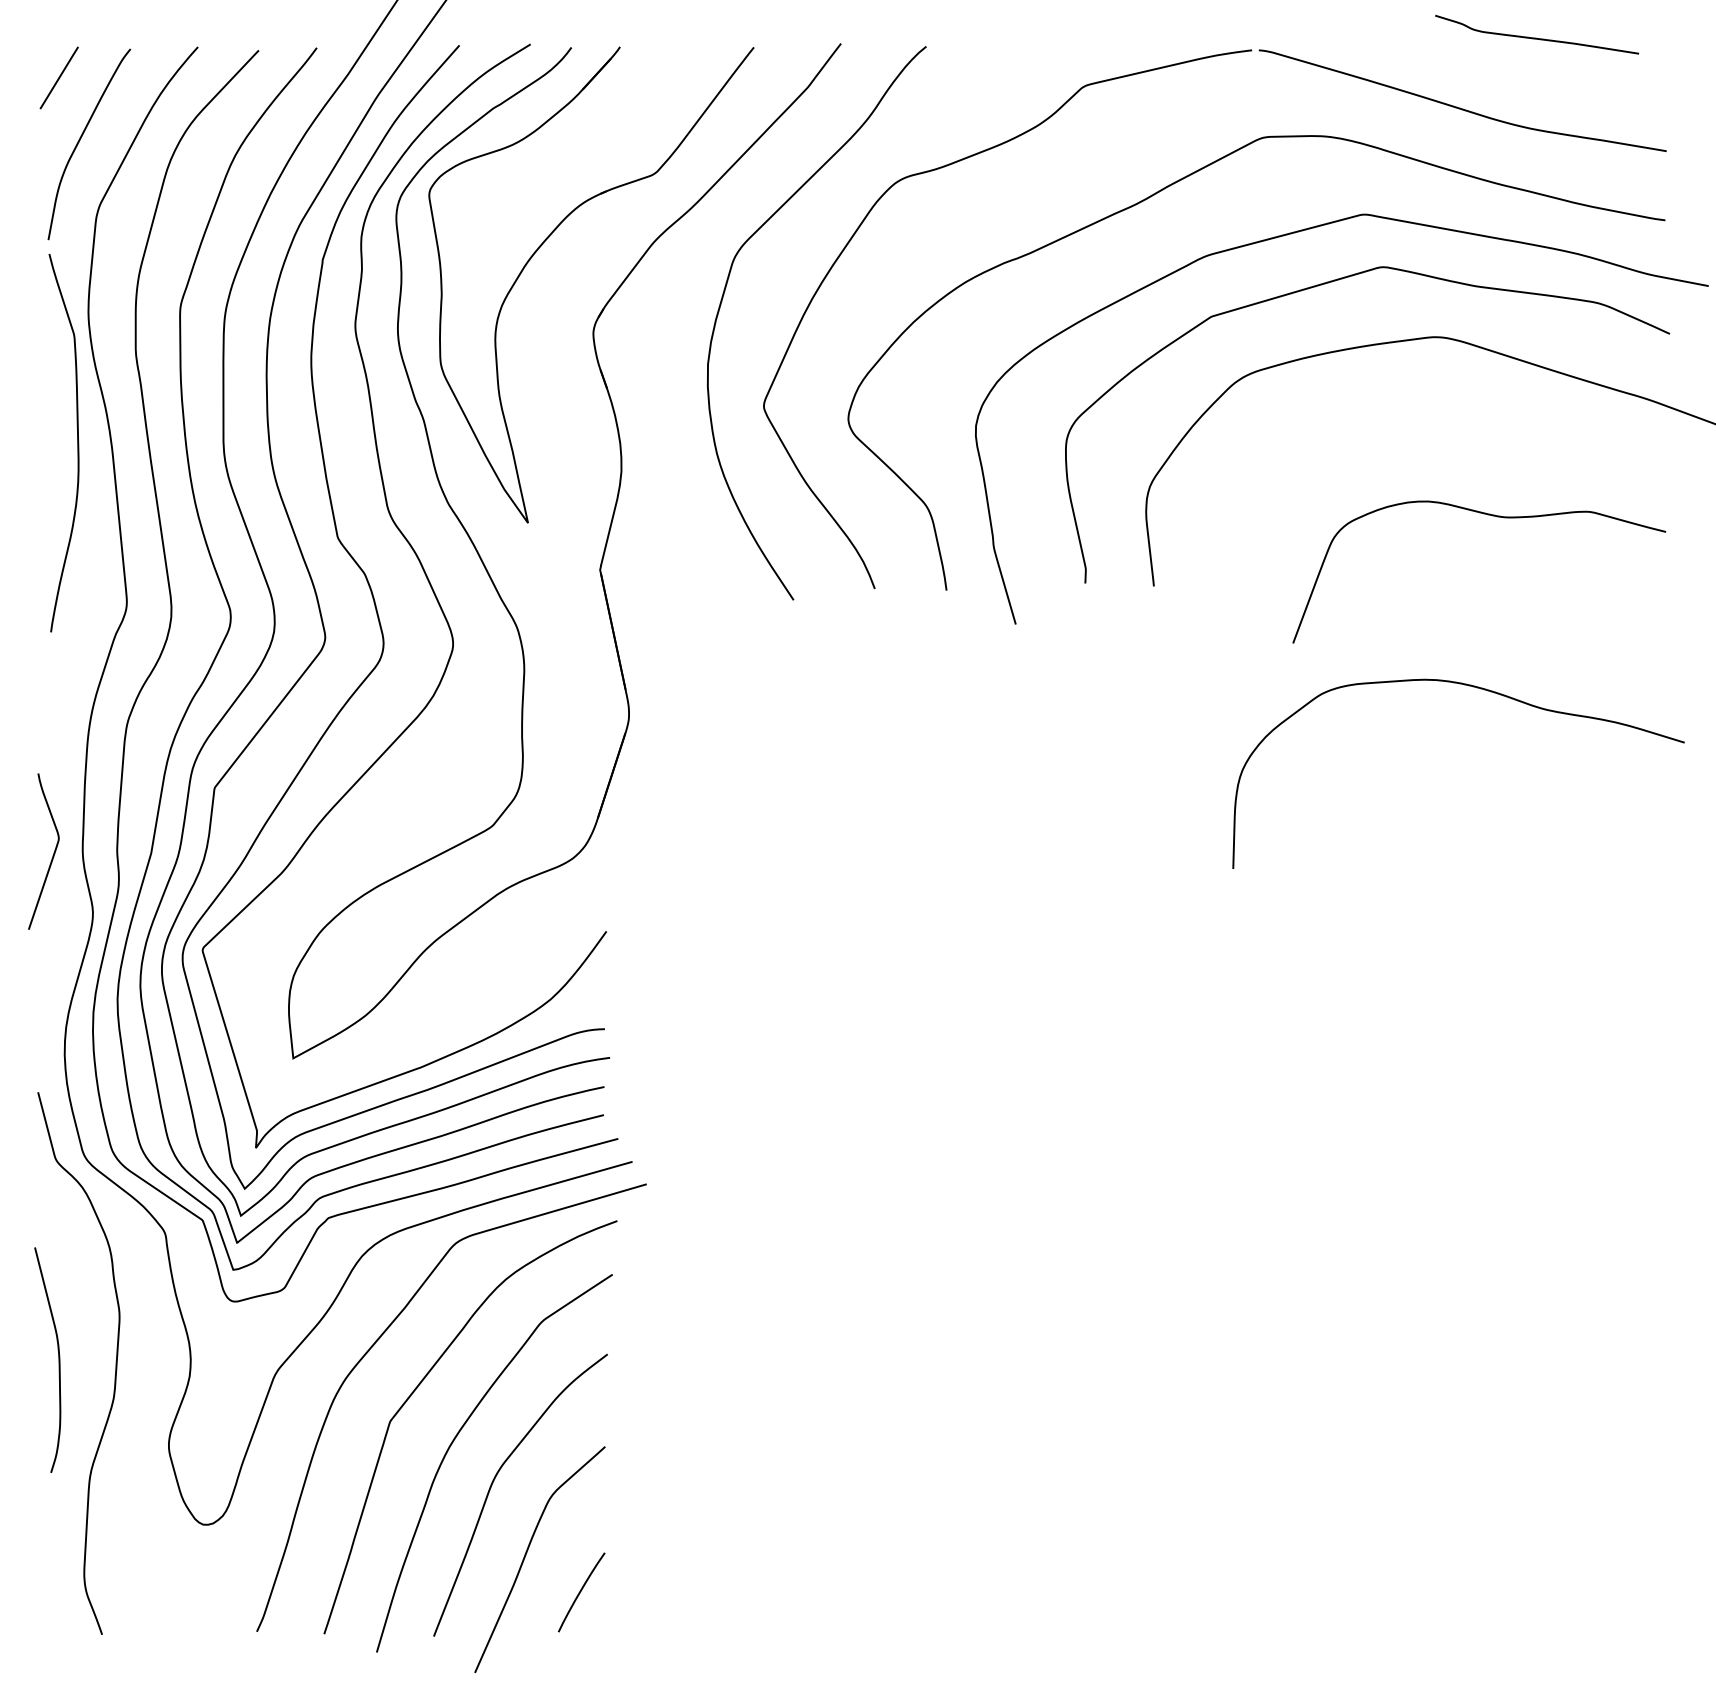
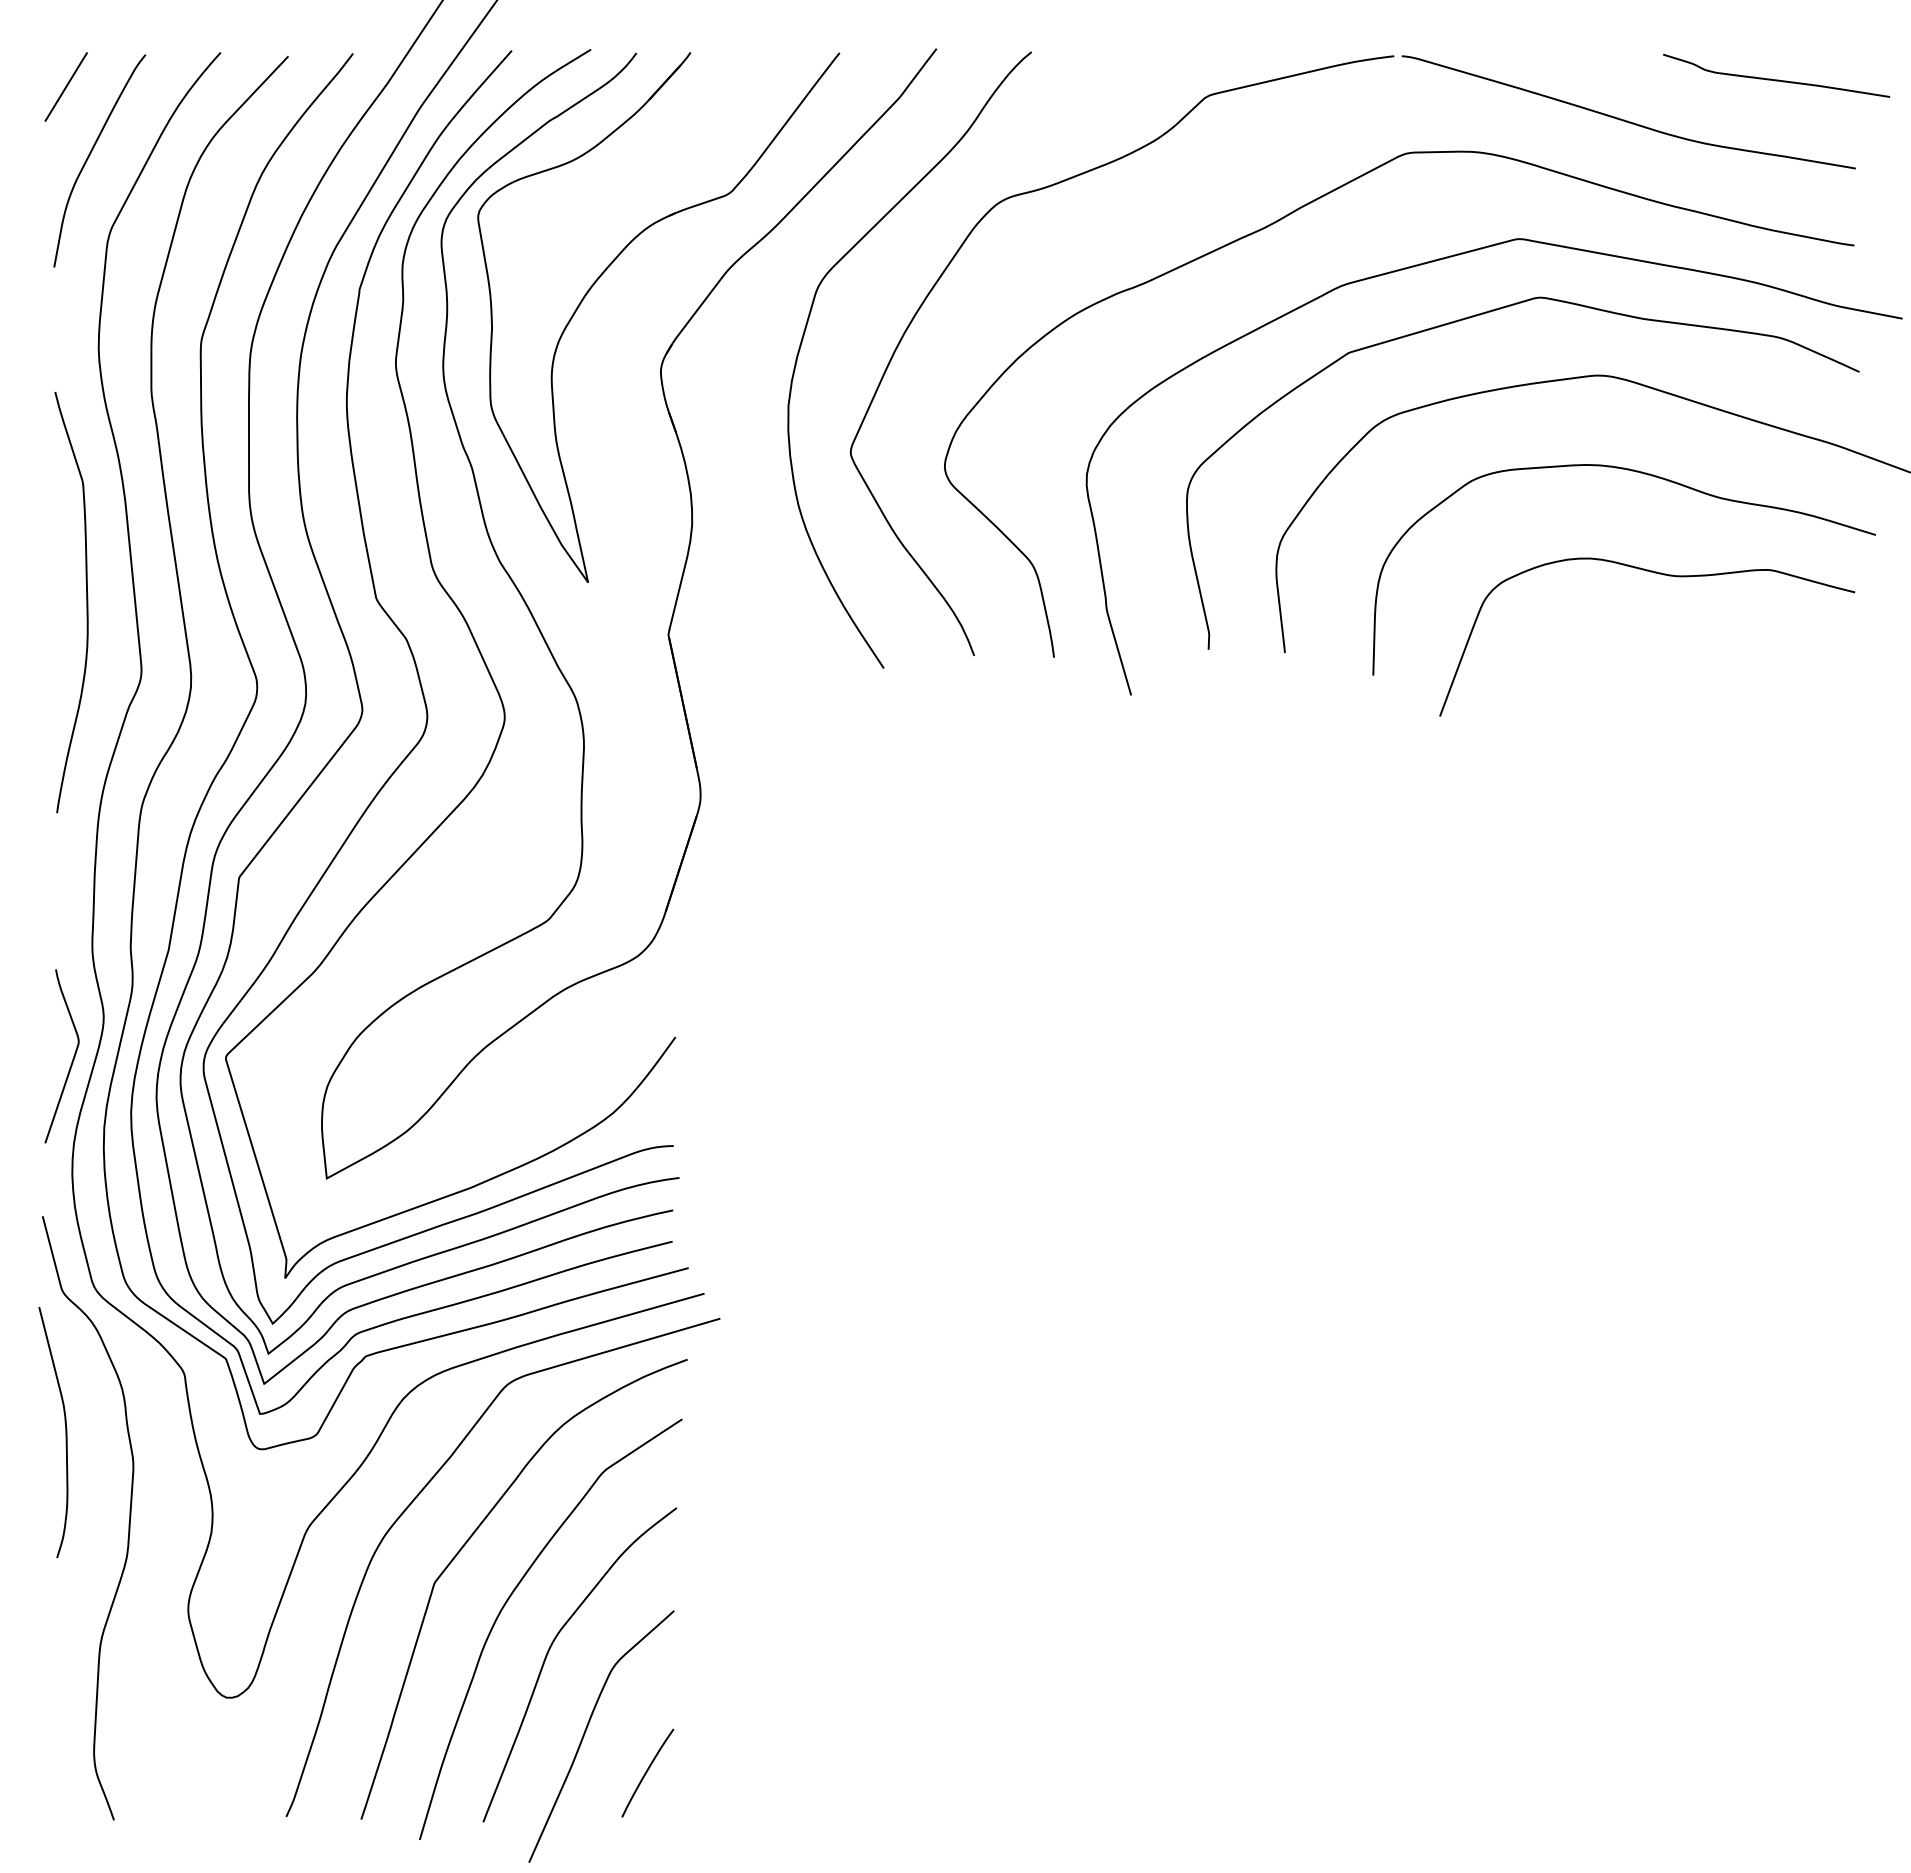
curve: (1537, 38) -> (1776, 79), moved
curve: (77, 443) -> (86, 602), moved
curve: (1480, 689) -> (1648, 475), moved
curve: (53, 853) -> (72, 1058), moved
curve: (58, 1360) -> (65, 1432), moved

